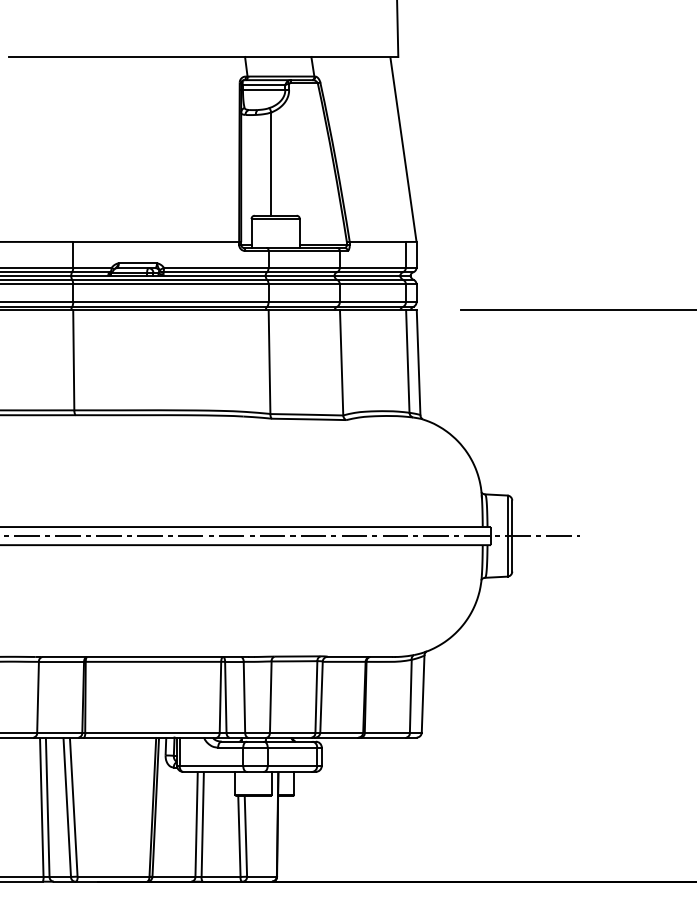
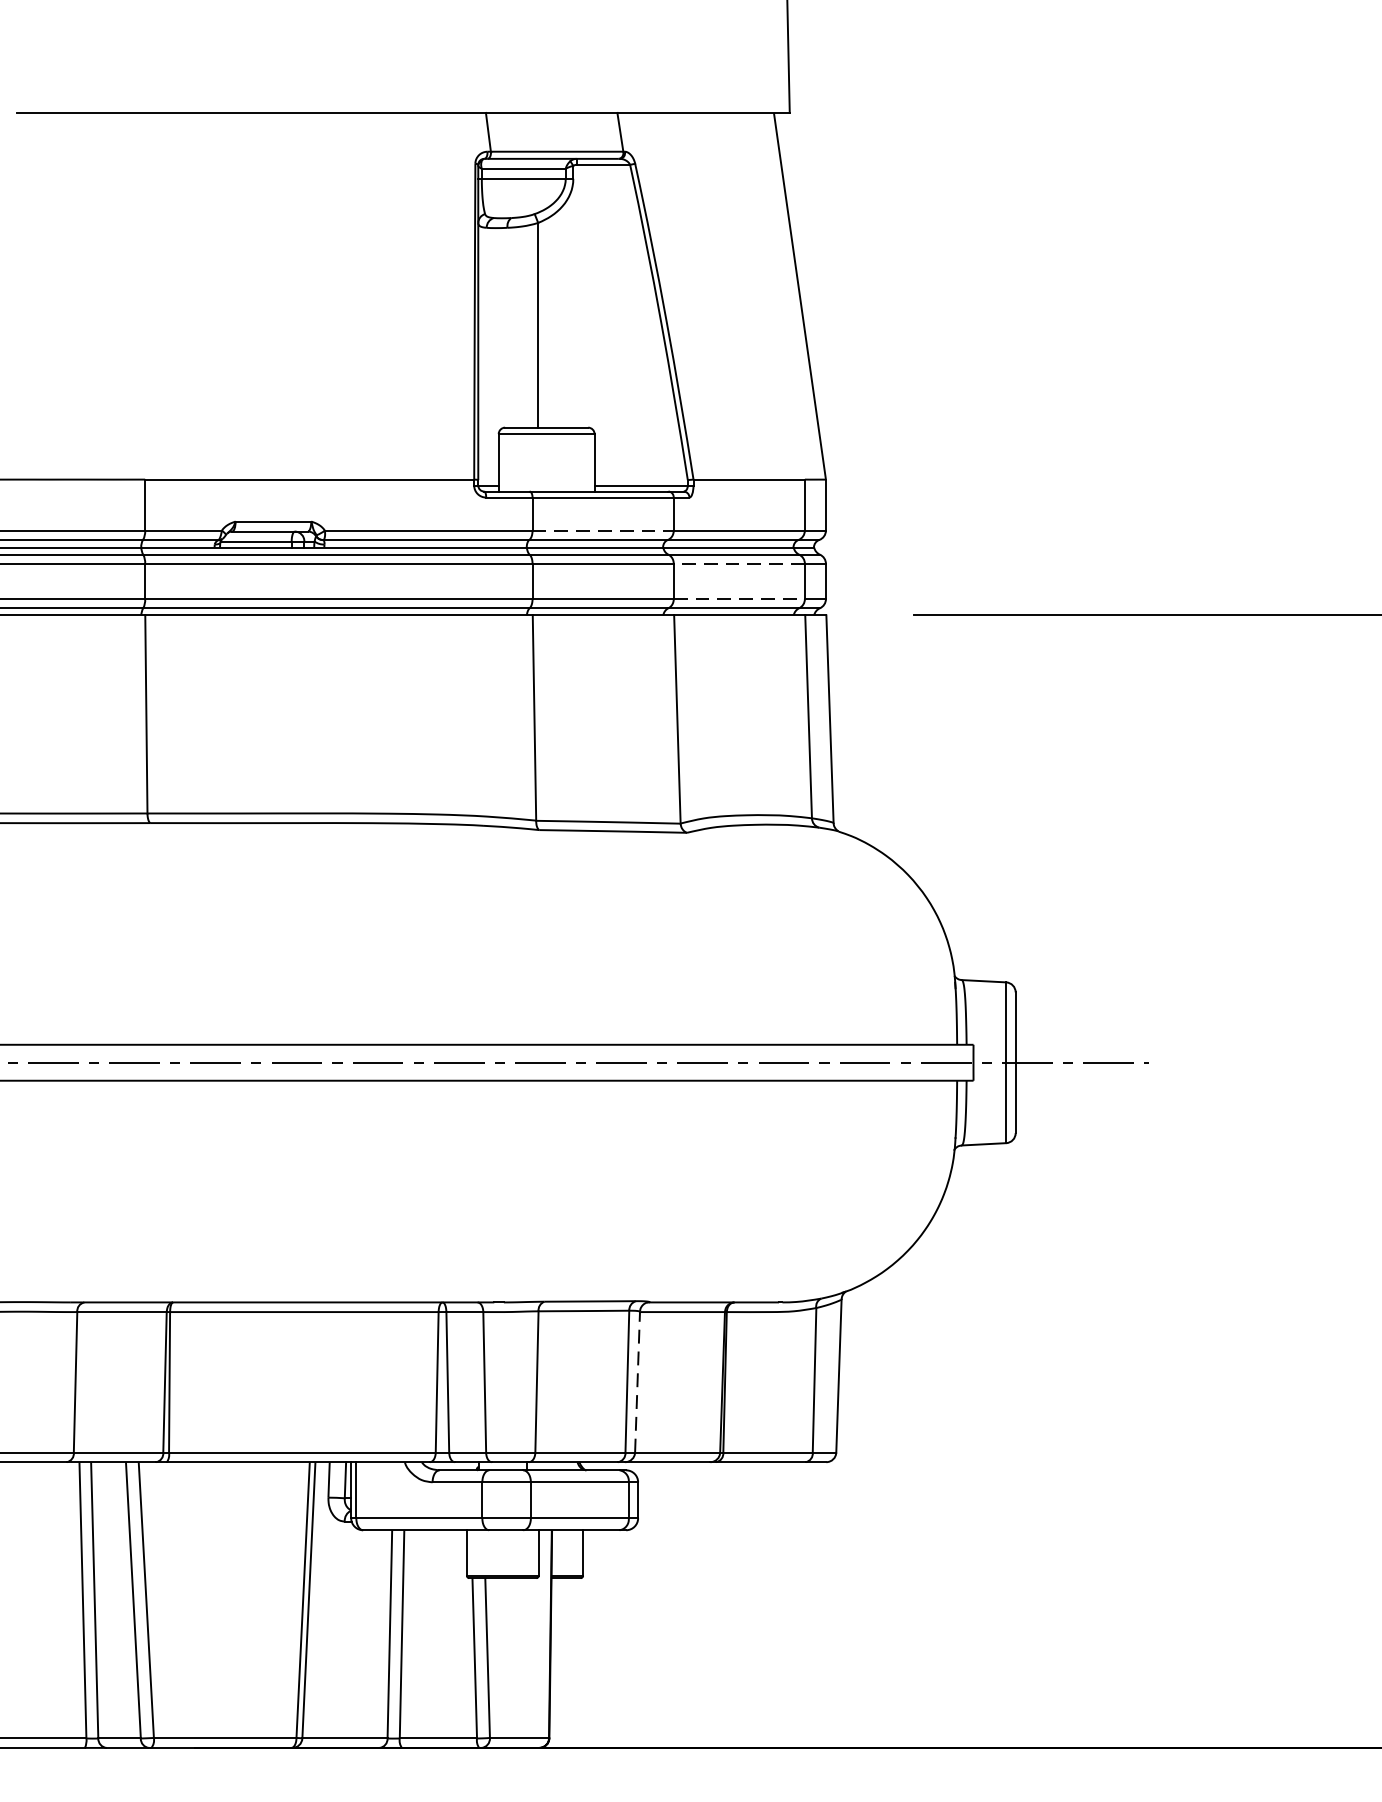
line: (304, 267) -> (603, 530), solid -> dashed
line: (372, 284) -> (738, 563), solid -> dashed
line: (373, 302) -> (740, 599), solid -> dashed
line: (321, 697) -> (637, 1382), solid -> dashed

